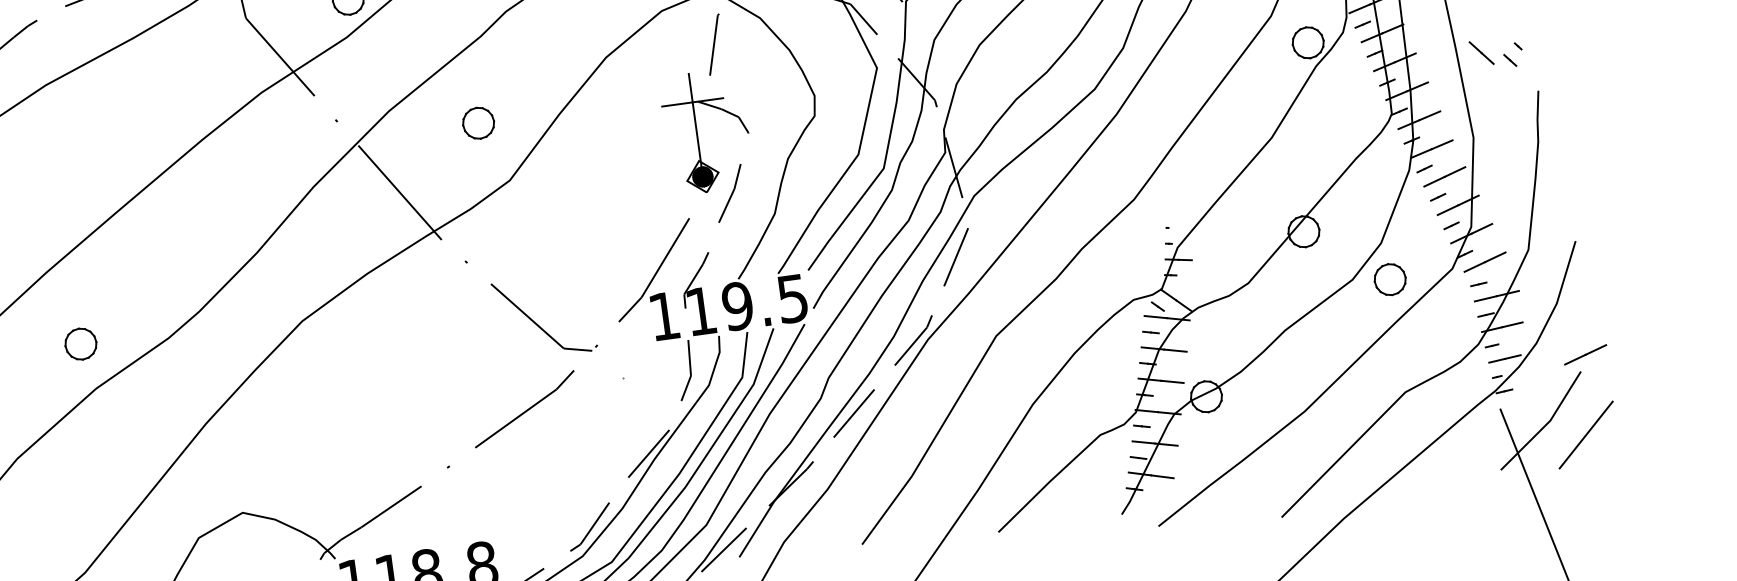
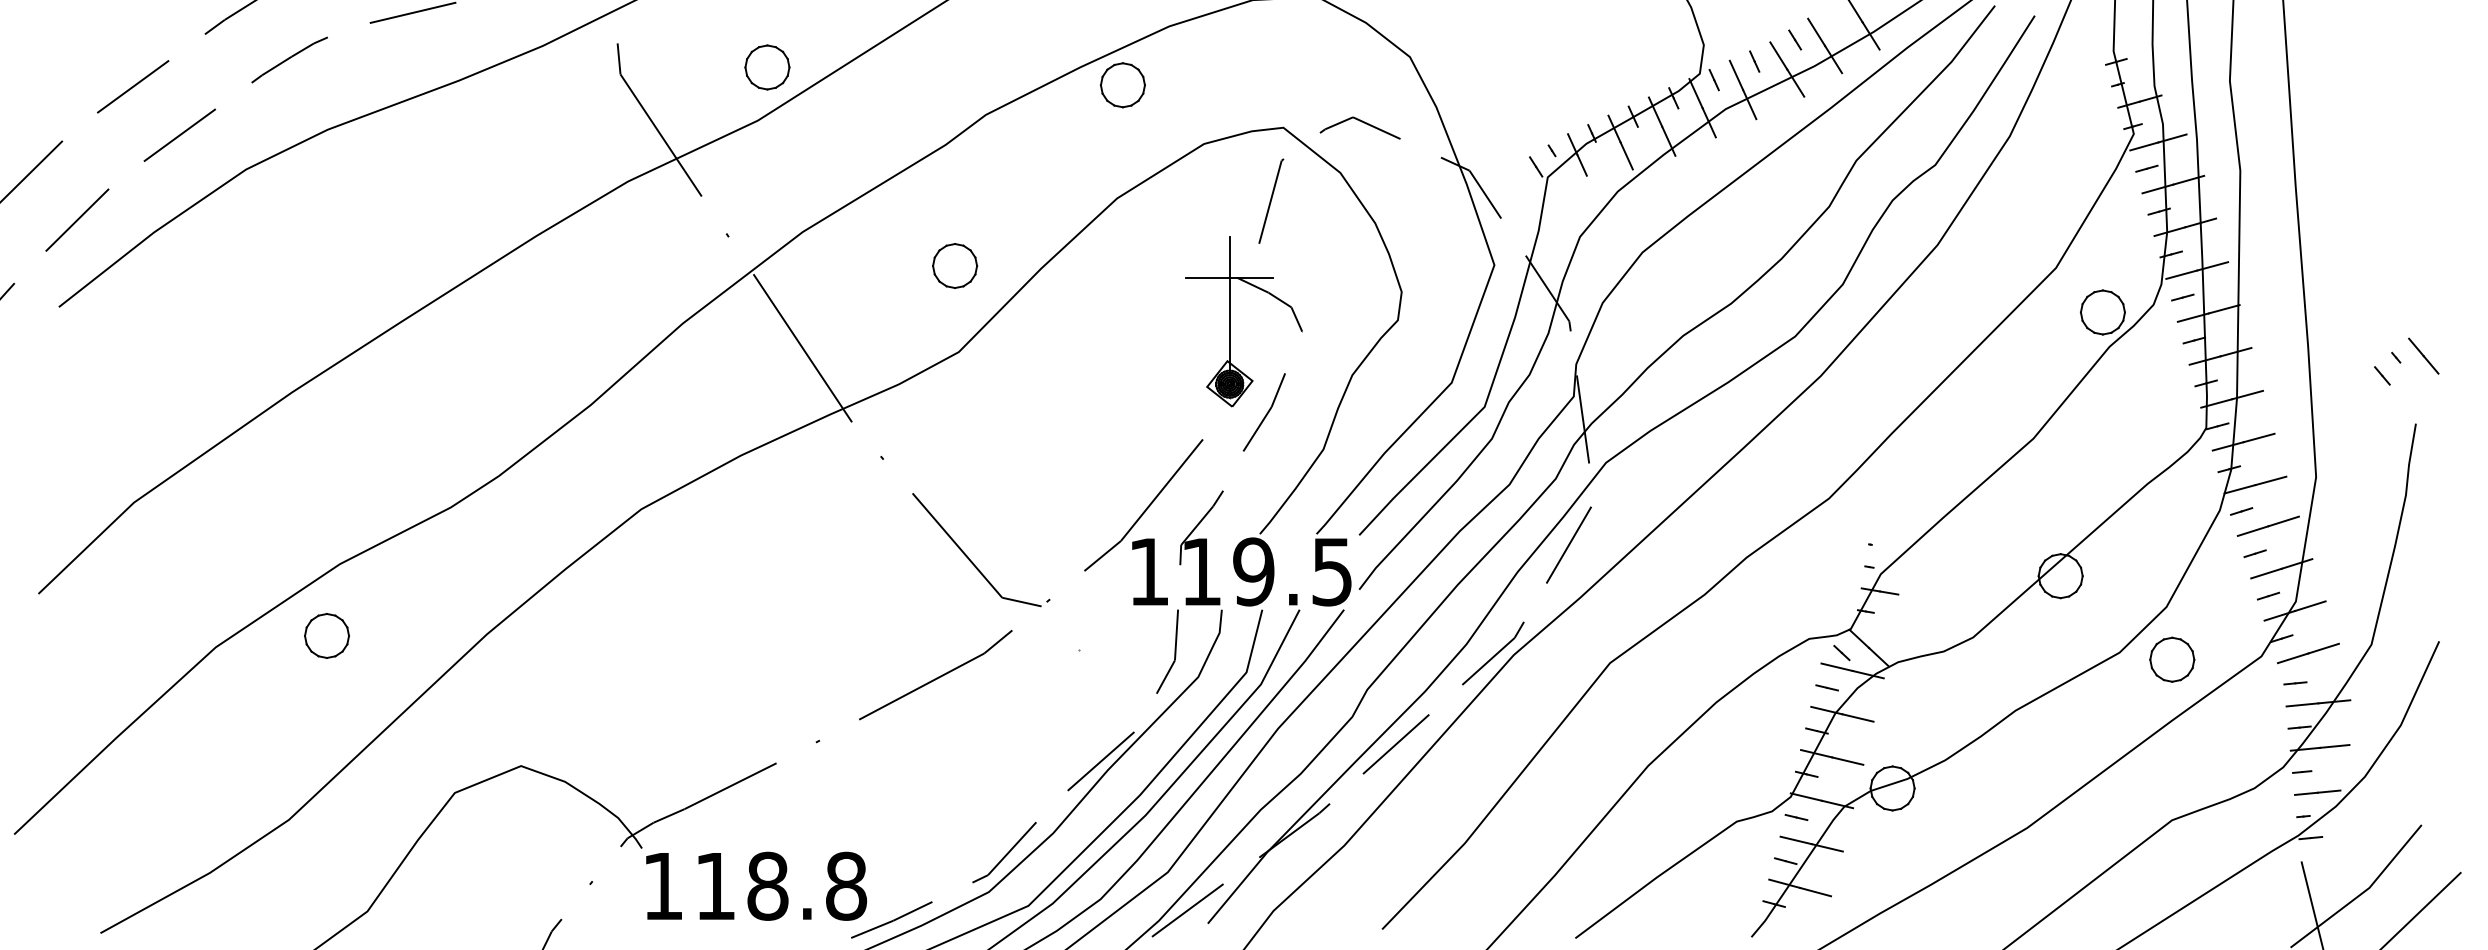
line: (1481, 52) -> (2423, 355), moved
part: (478, 122) -> (955, 265), moved
part: (80, 343) -> (326, 635), moved
line: (1585, 354) -> (2431, 802), removed

